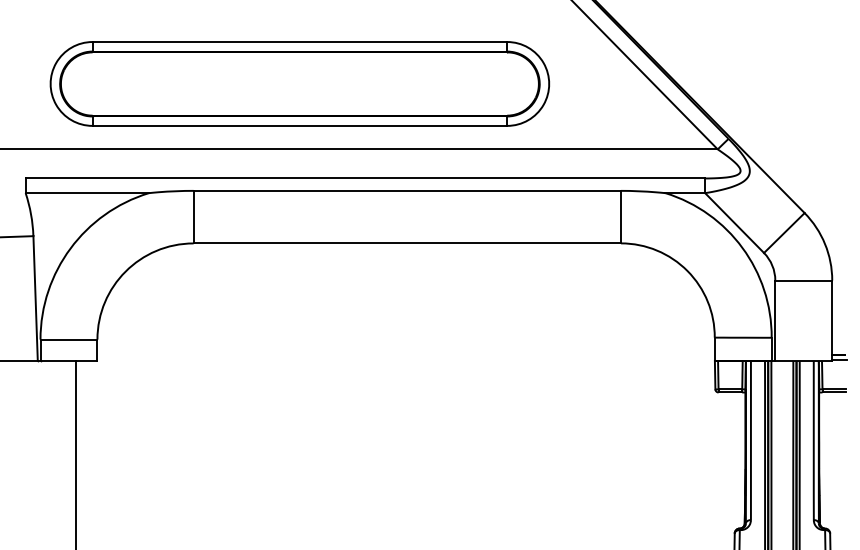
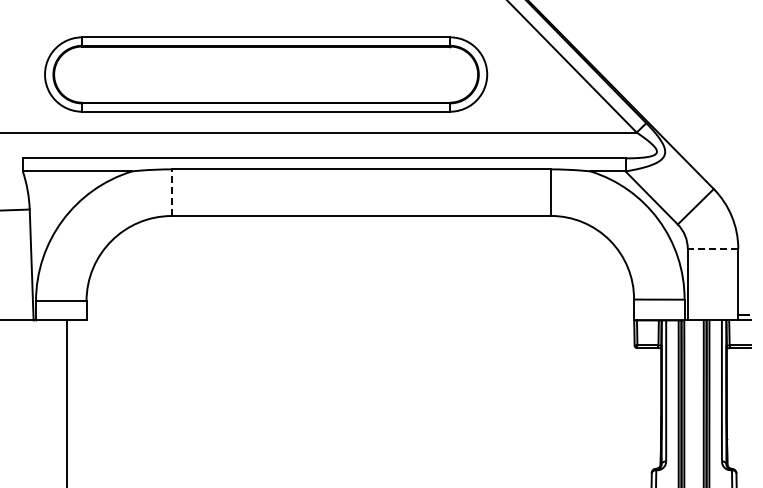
line: (193, 216) -> (171, 192), solid -> dashed
line: (803, 280) -> (712, 248), solid -> dashed

